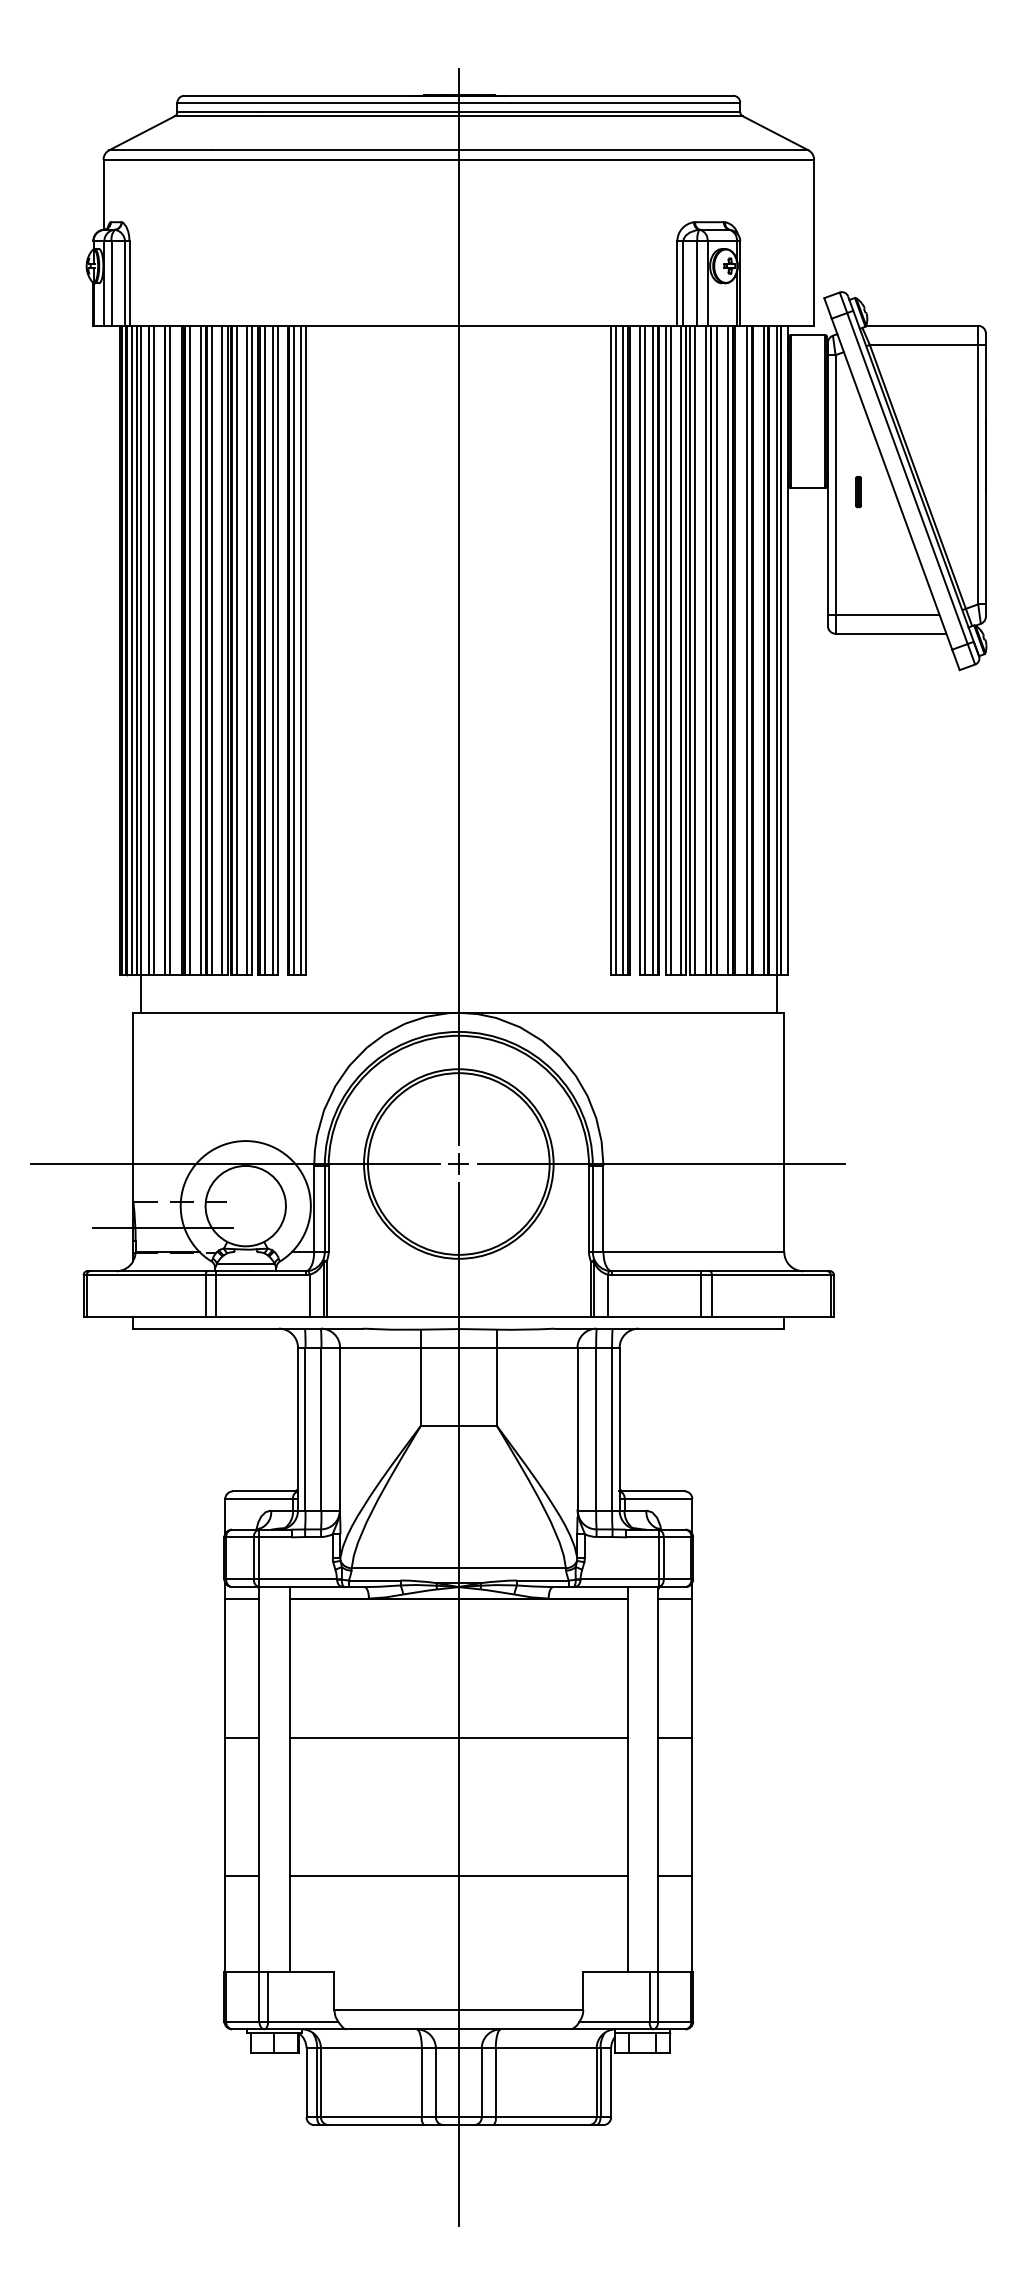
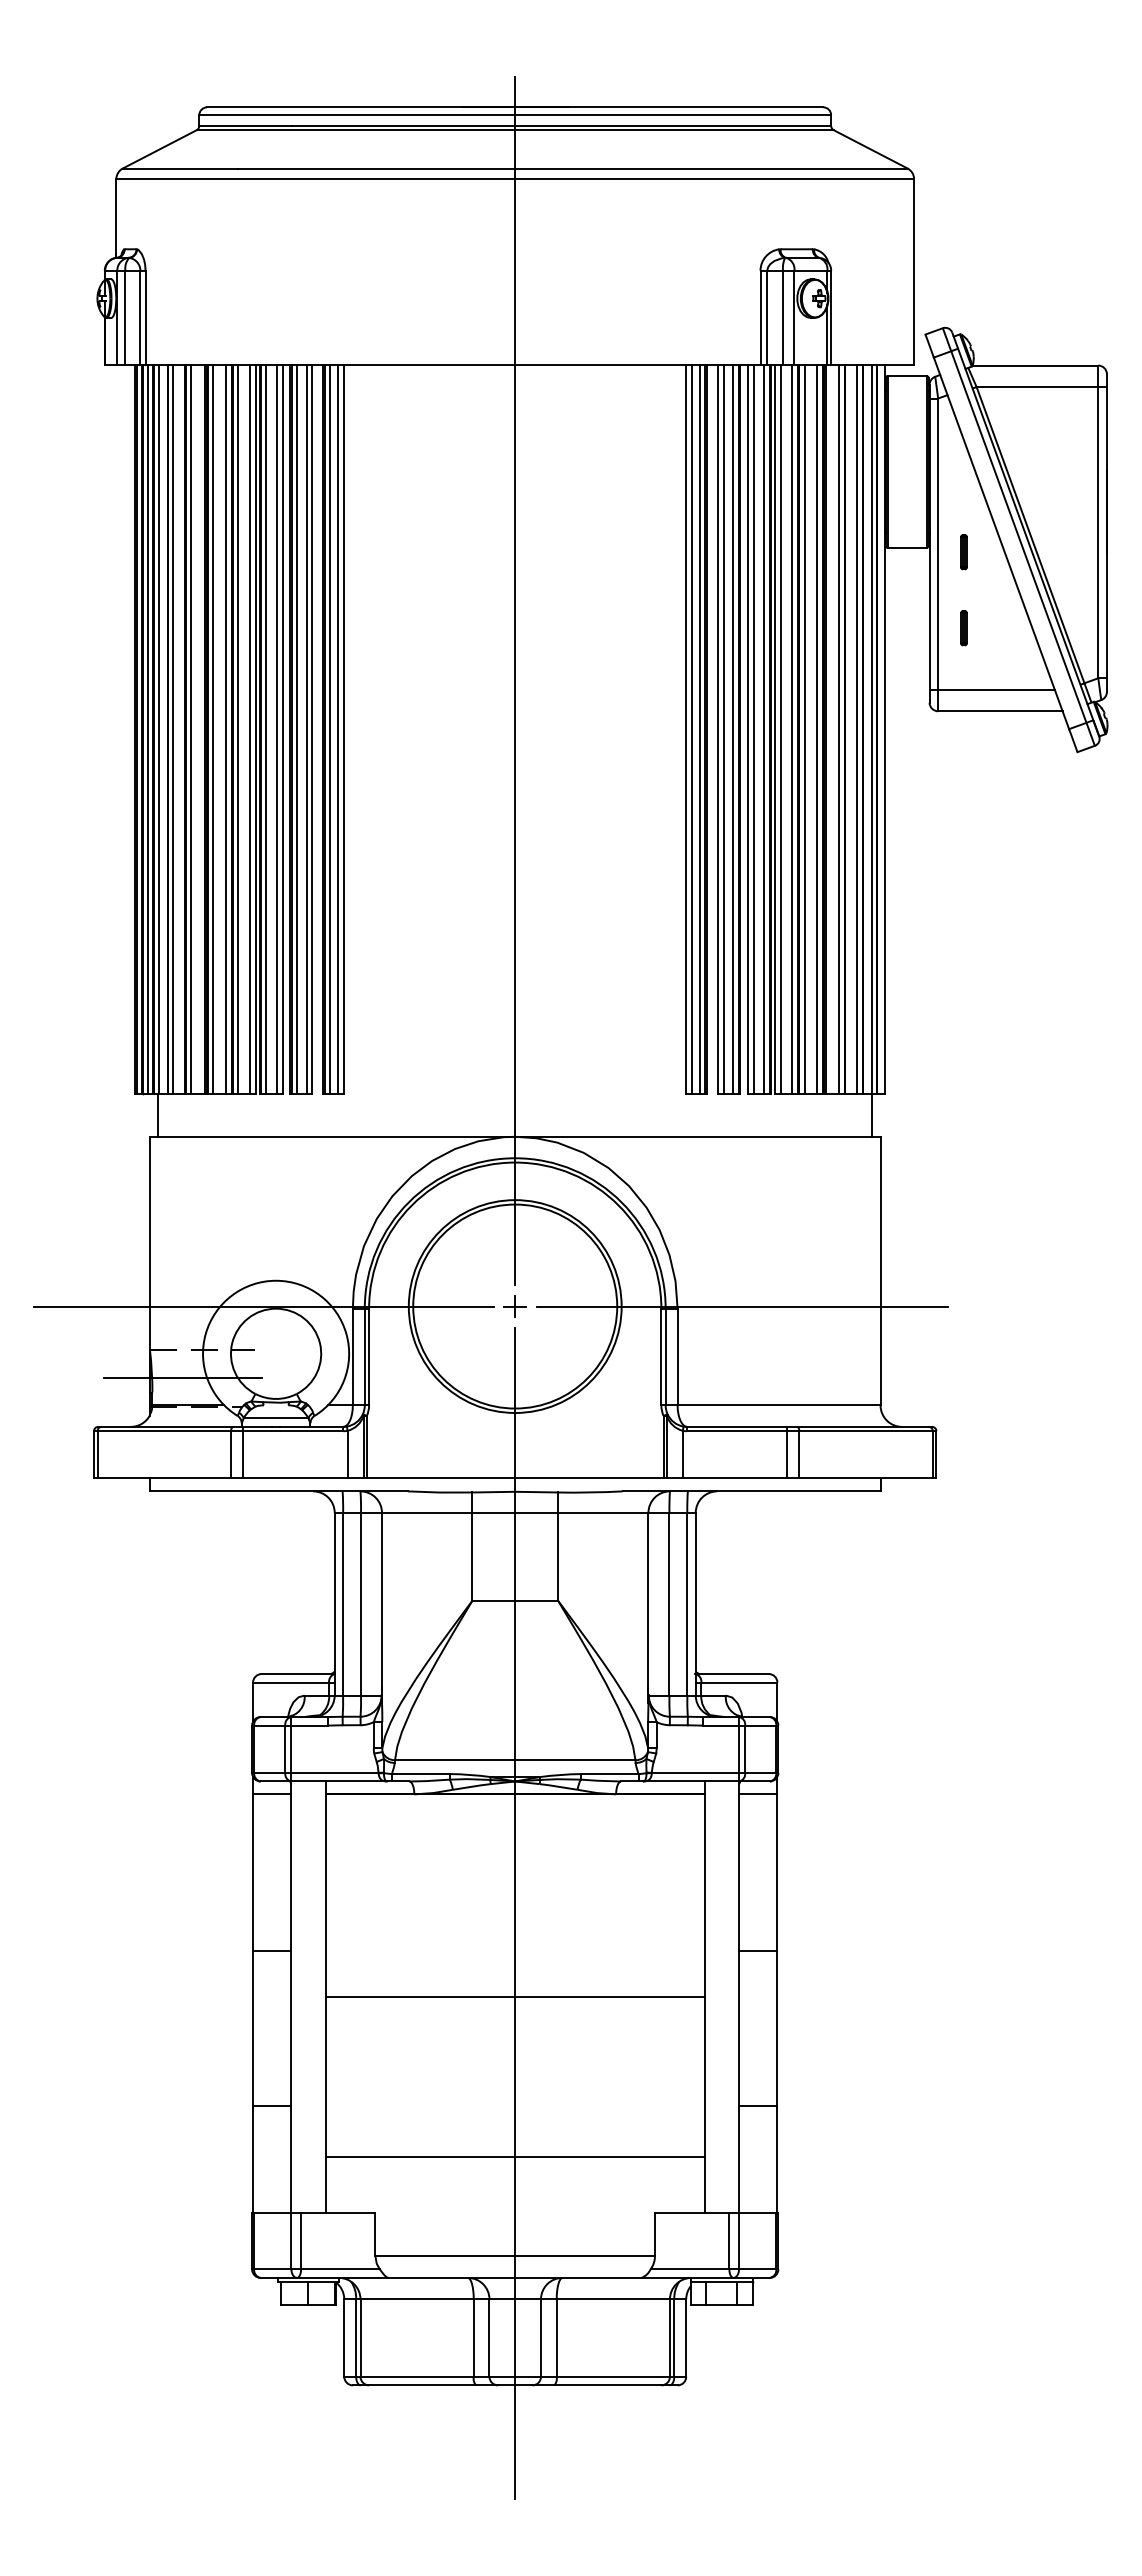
part: (858, 560) -> (963, 628), added
line: (458, 1738) -> (514, 1997), moved
line: (458, 1876) -> (514, 2157), moved

